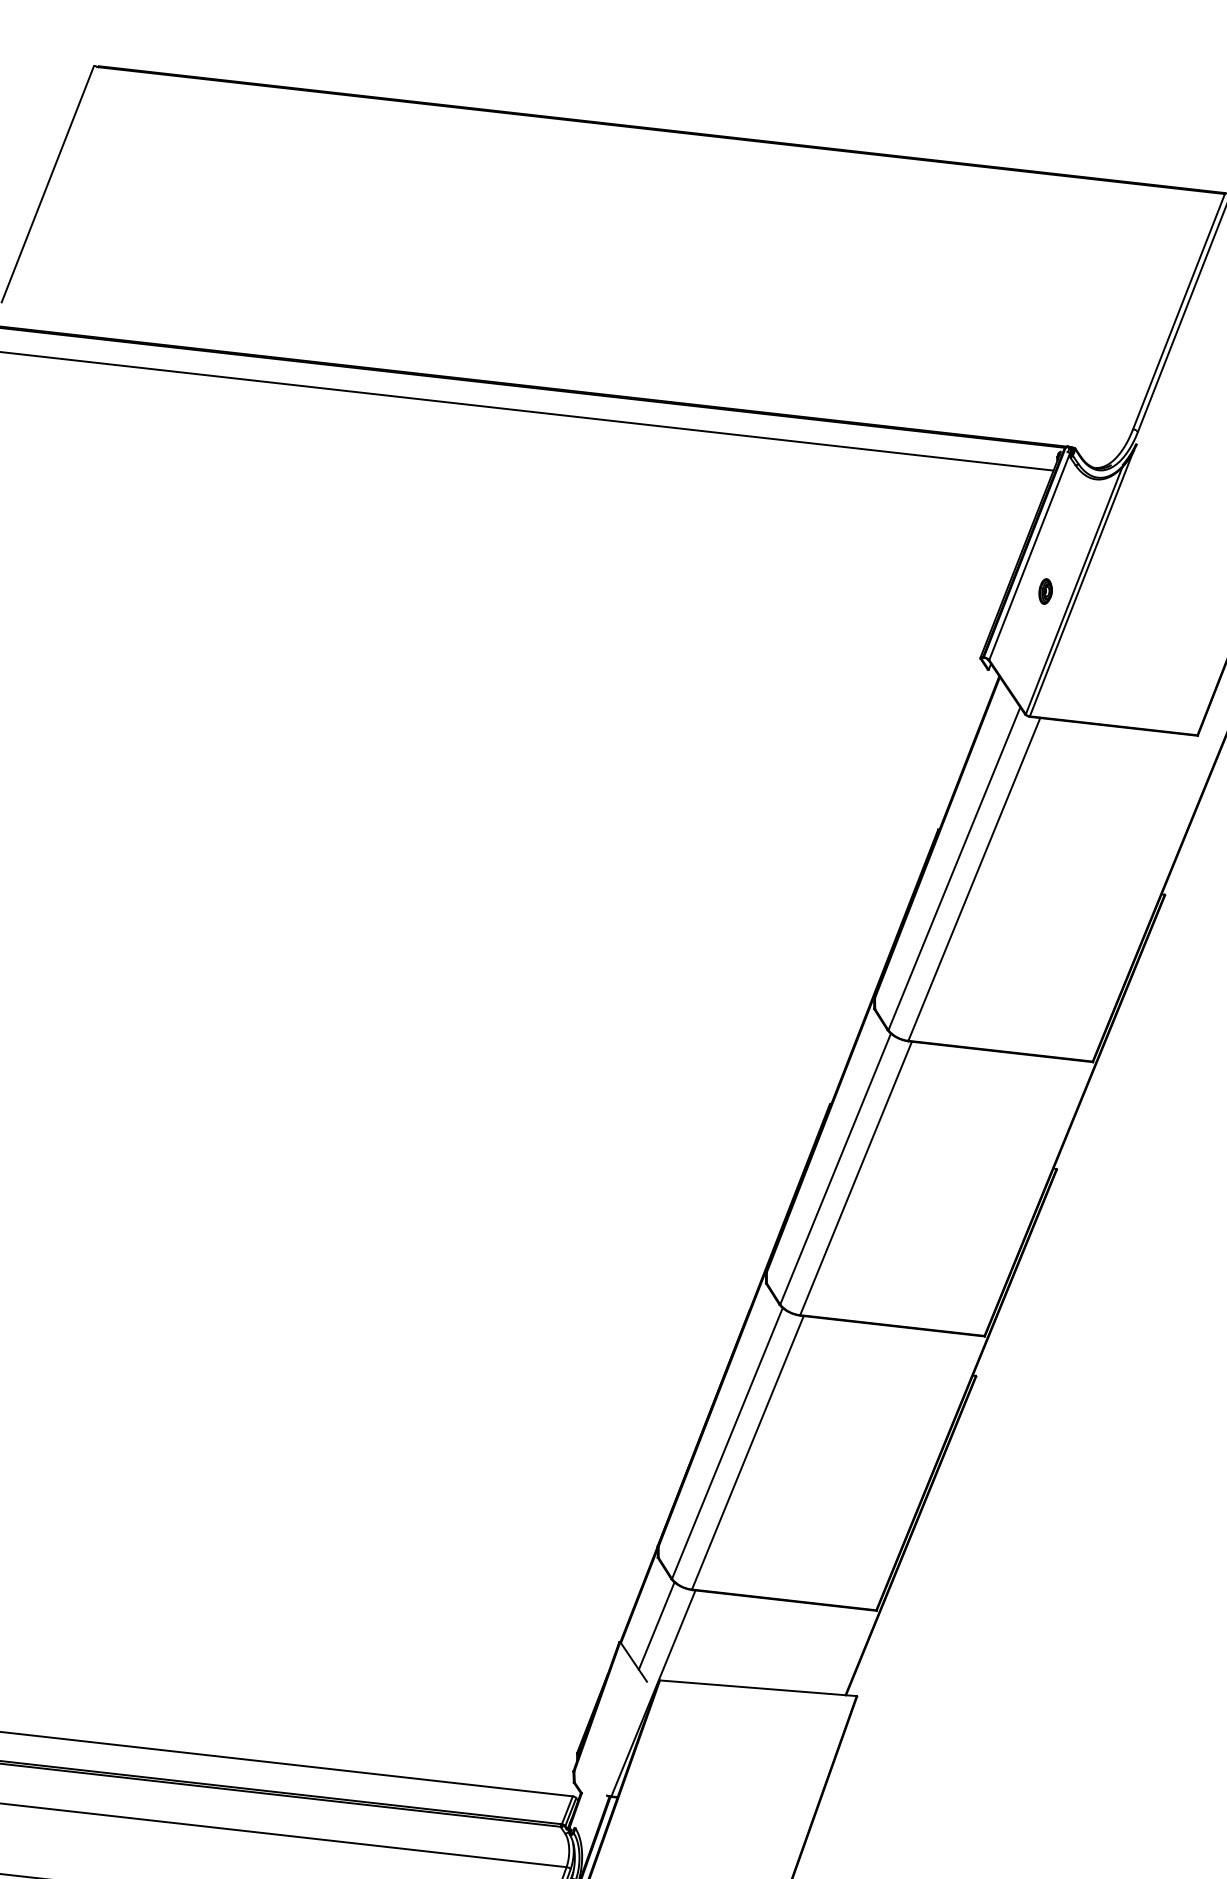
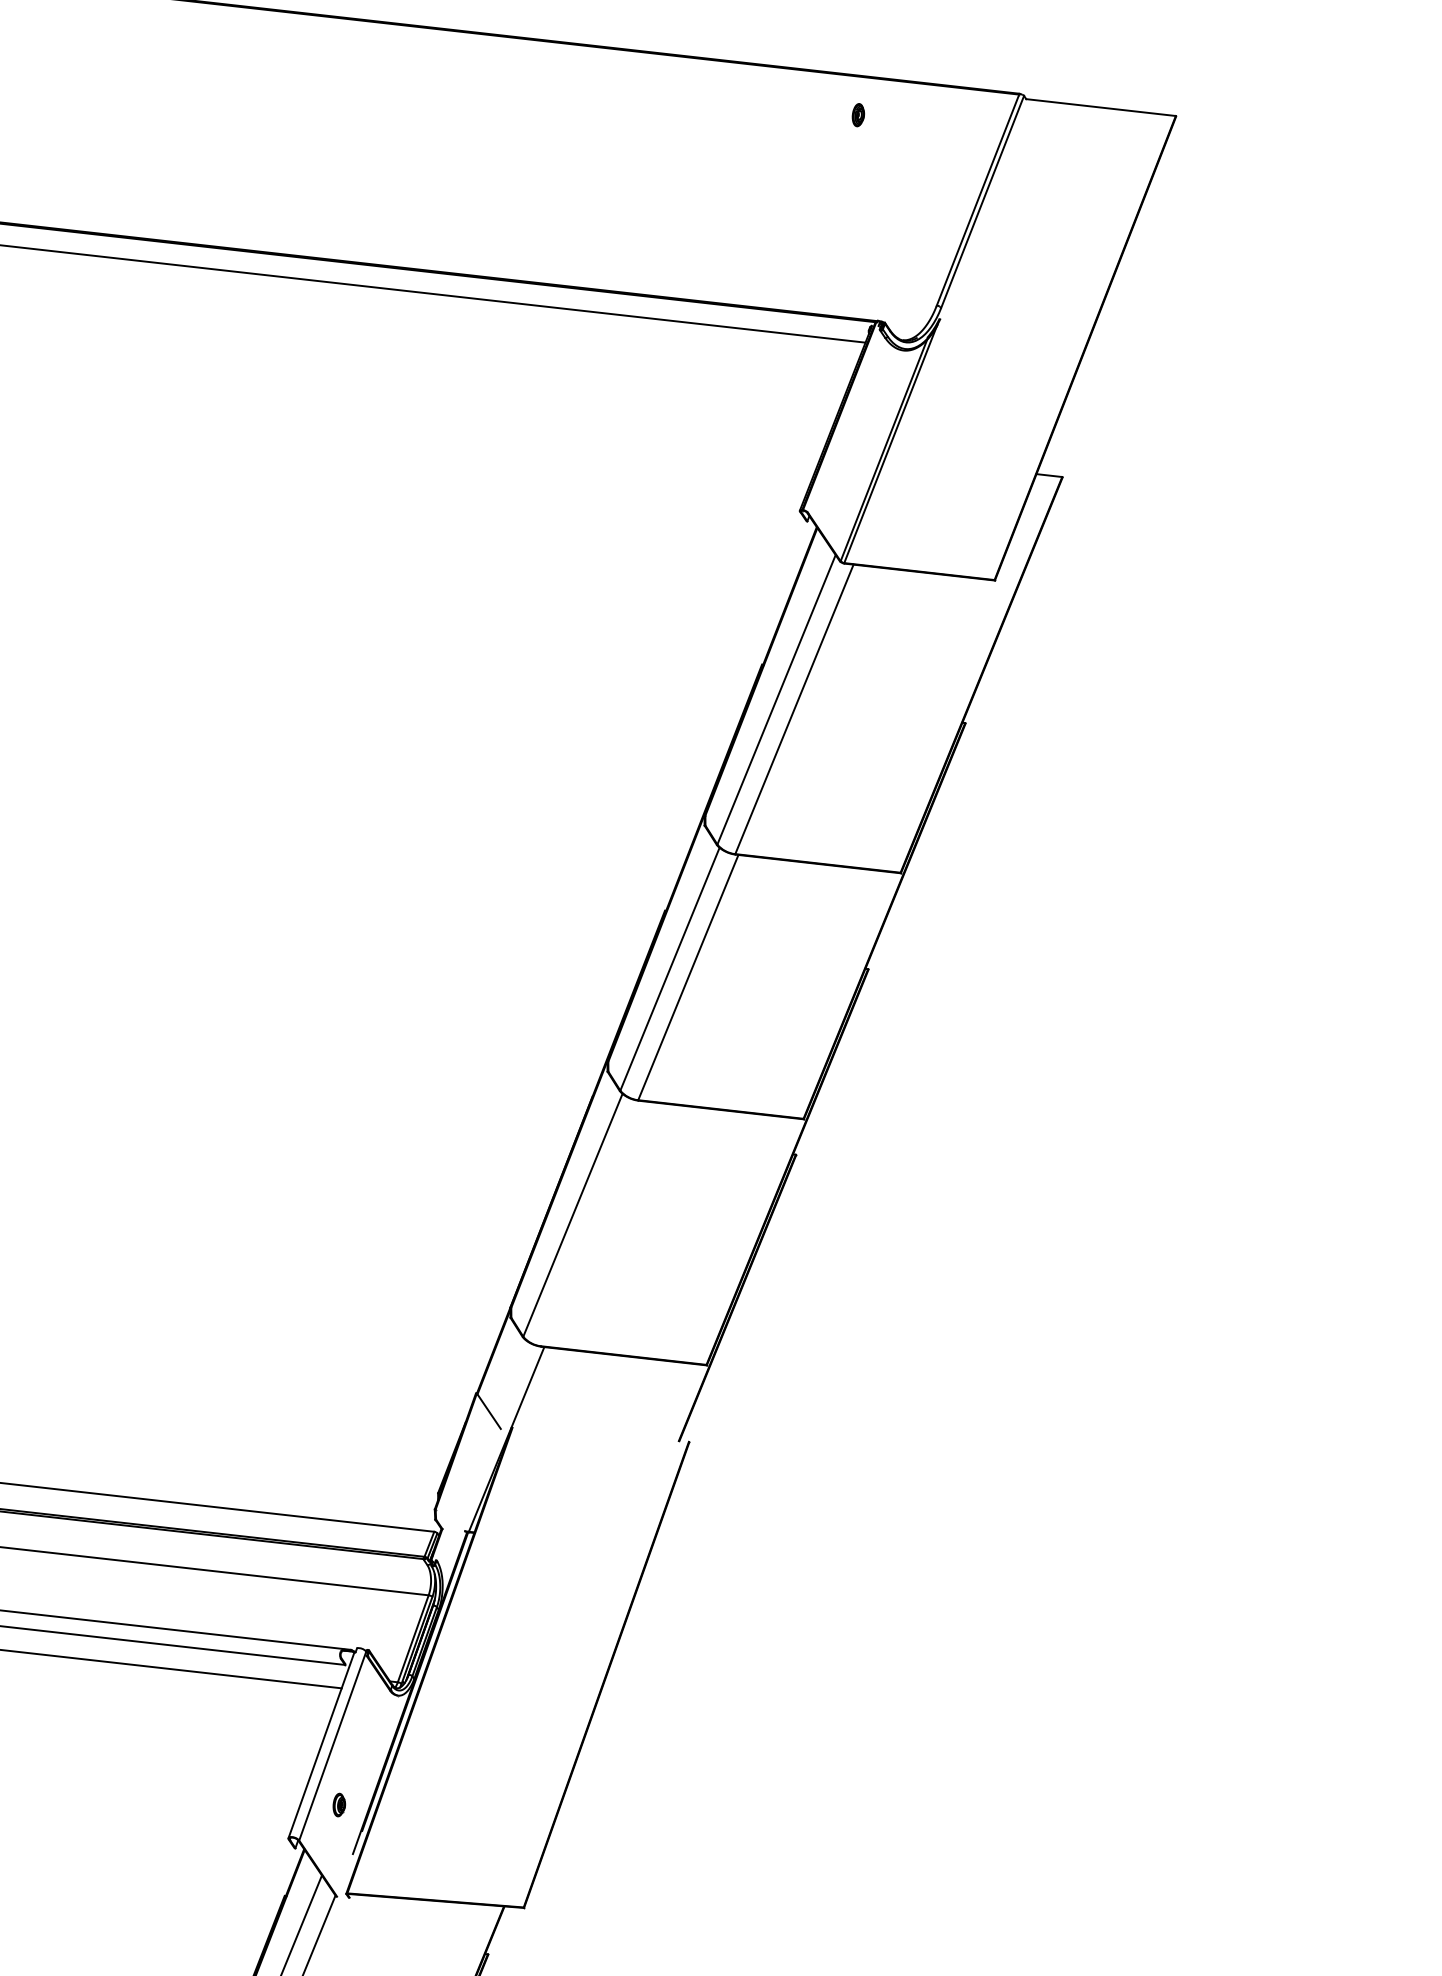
line: (1030, 555) -> (844, 418), removed
part: (1045, 591) -> (858, 115), moved
line: (748, 1452) -> (591, 1223), removed
line: (656, 1625) -> (509, 1378), removed
line: (758, 1687) -> (600, 1434), removed

